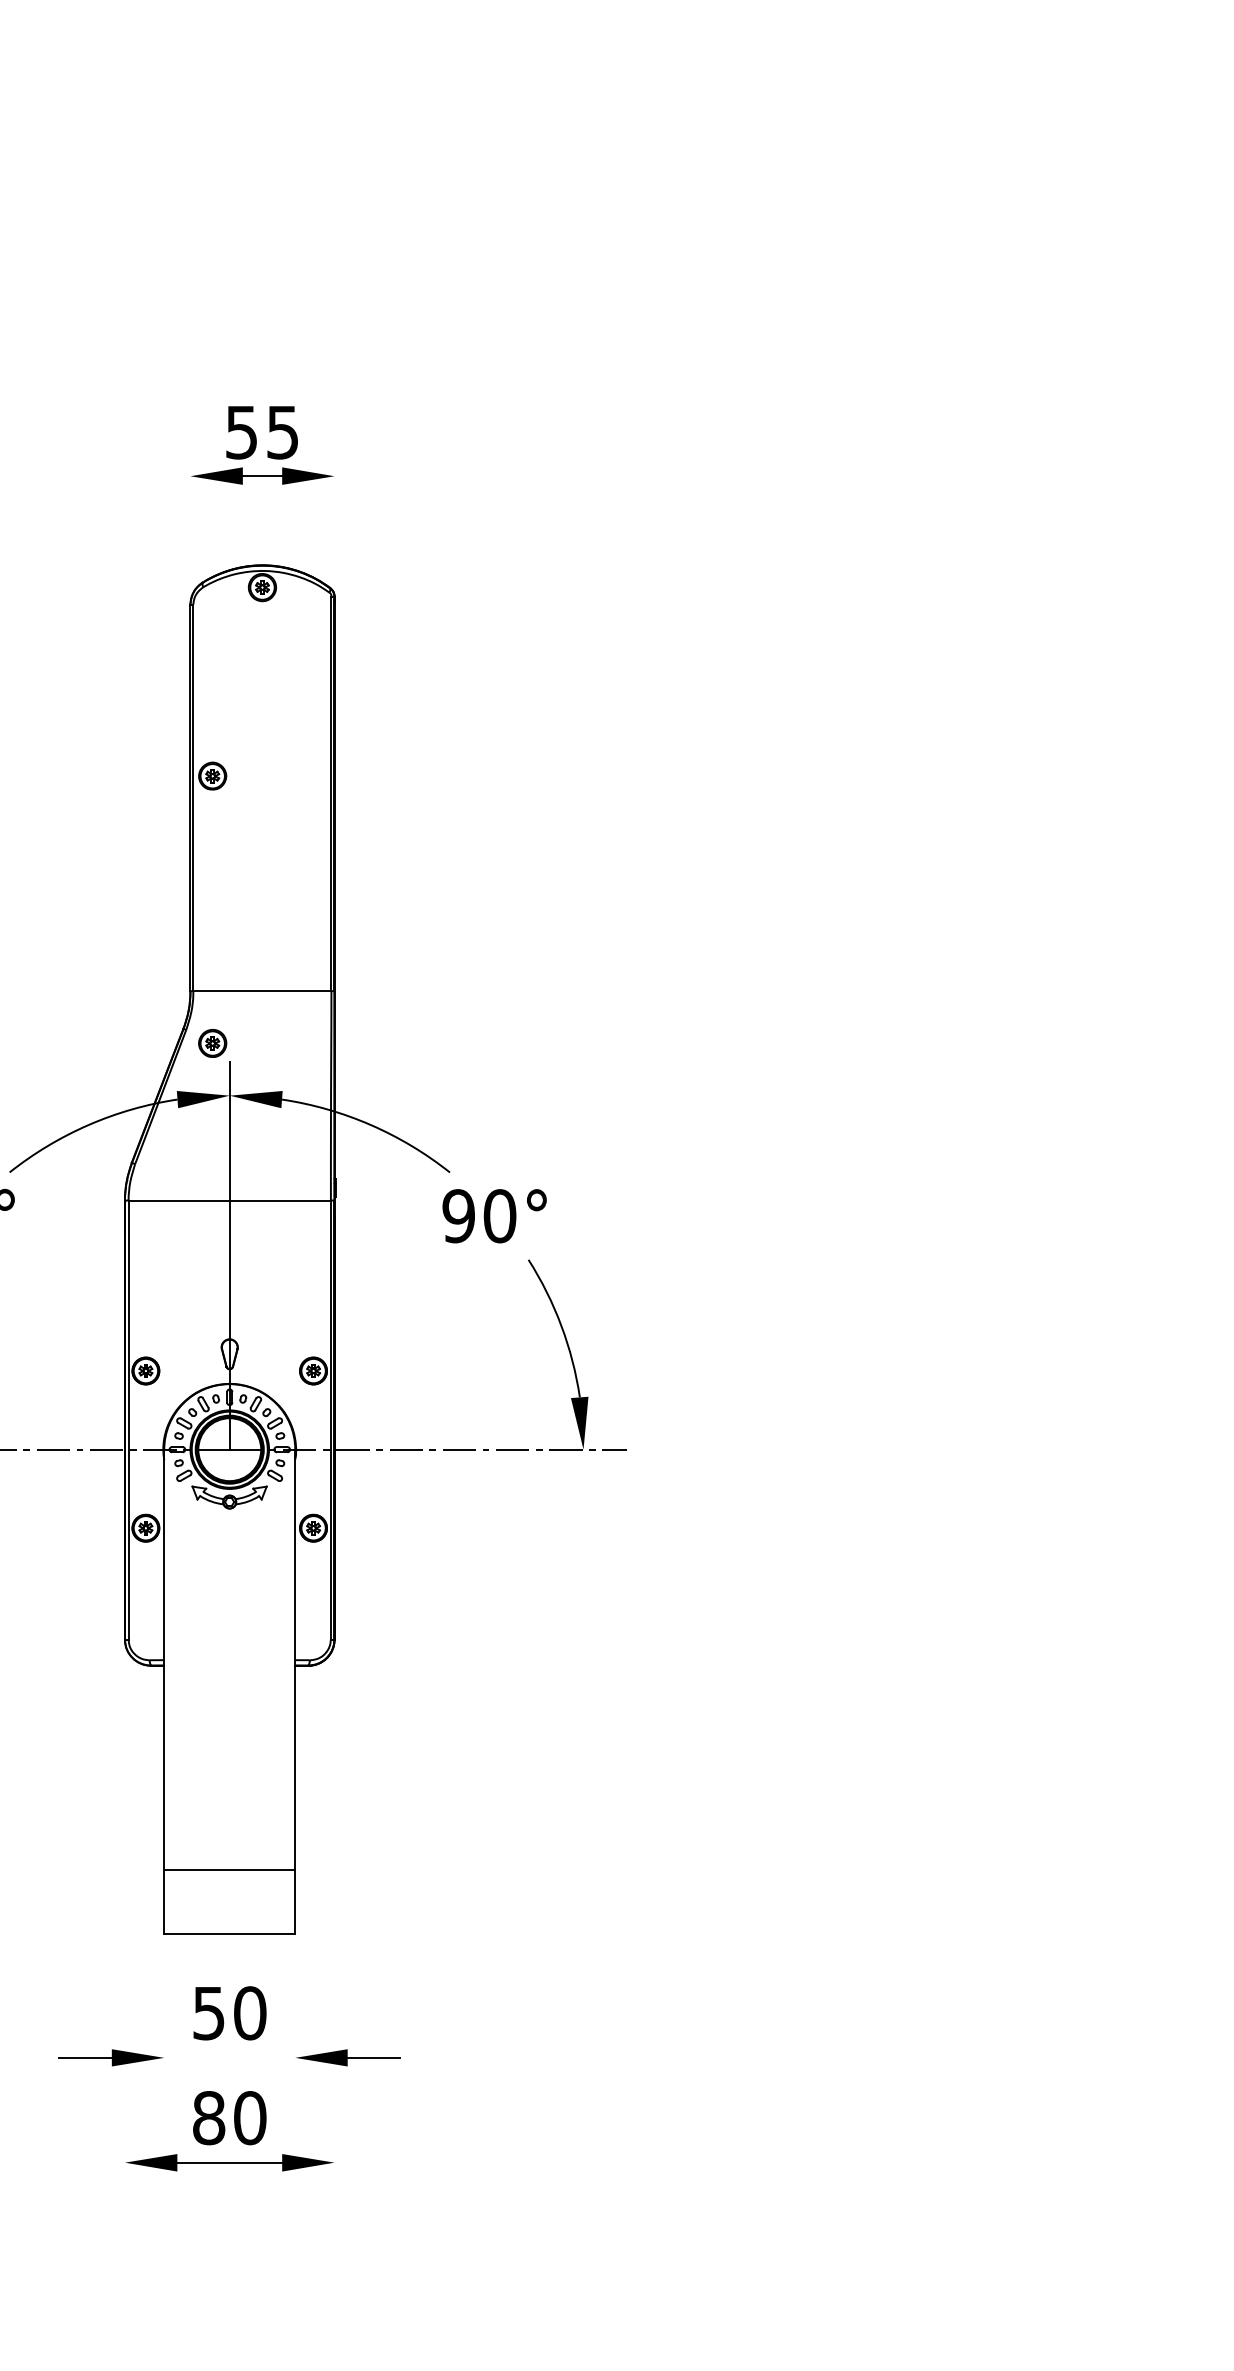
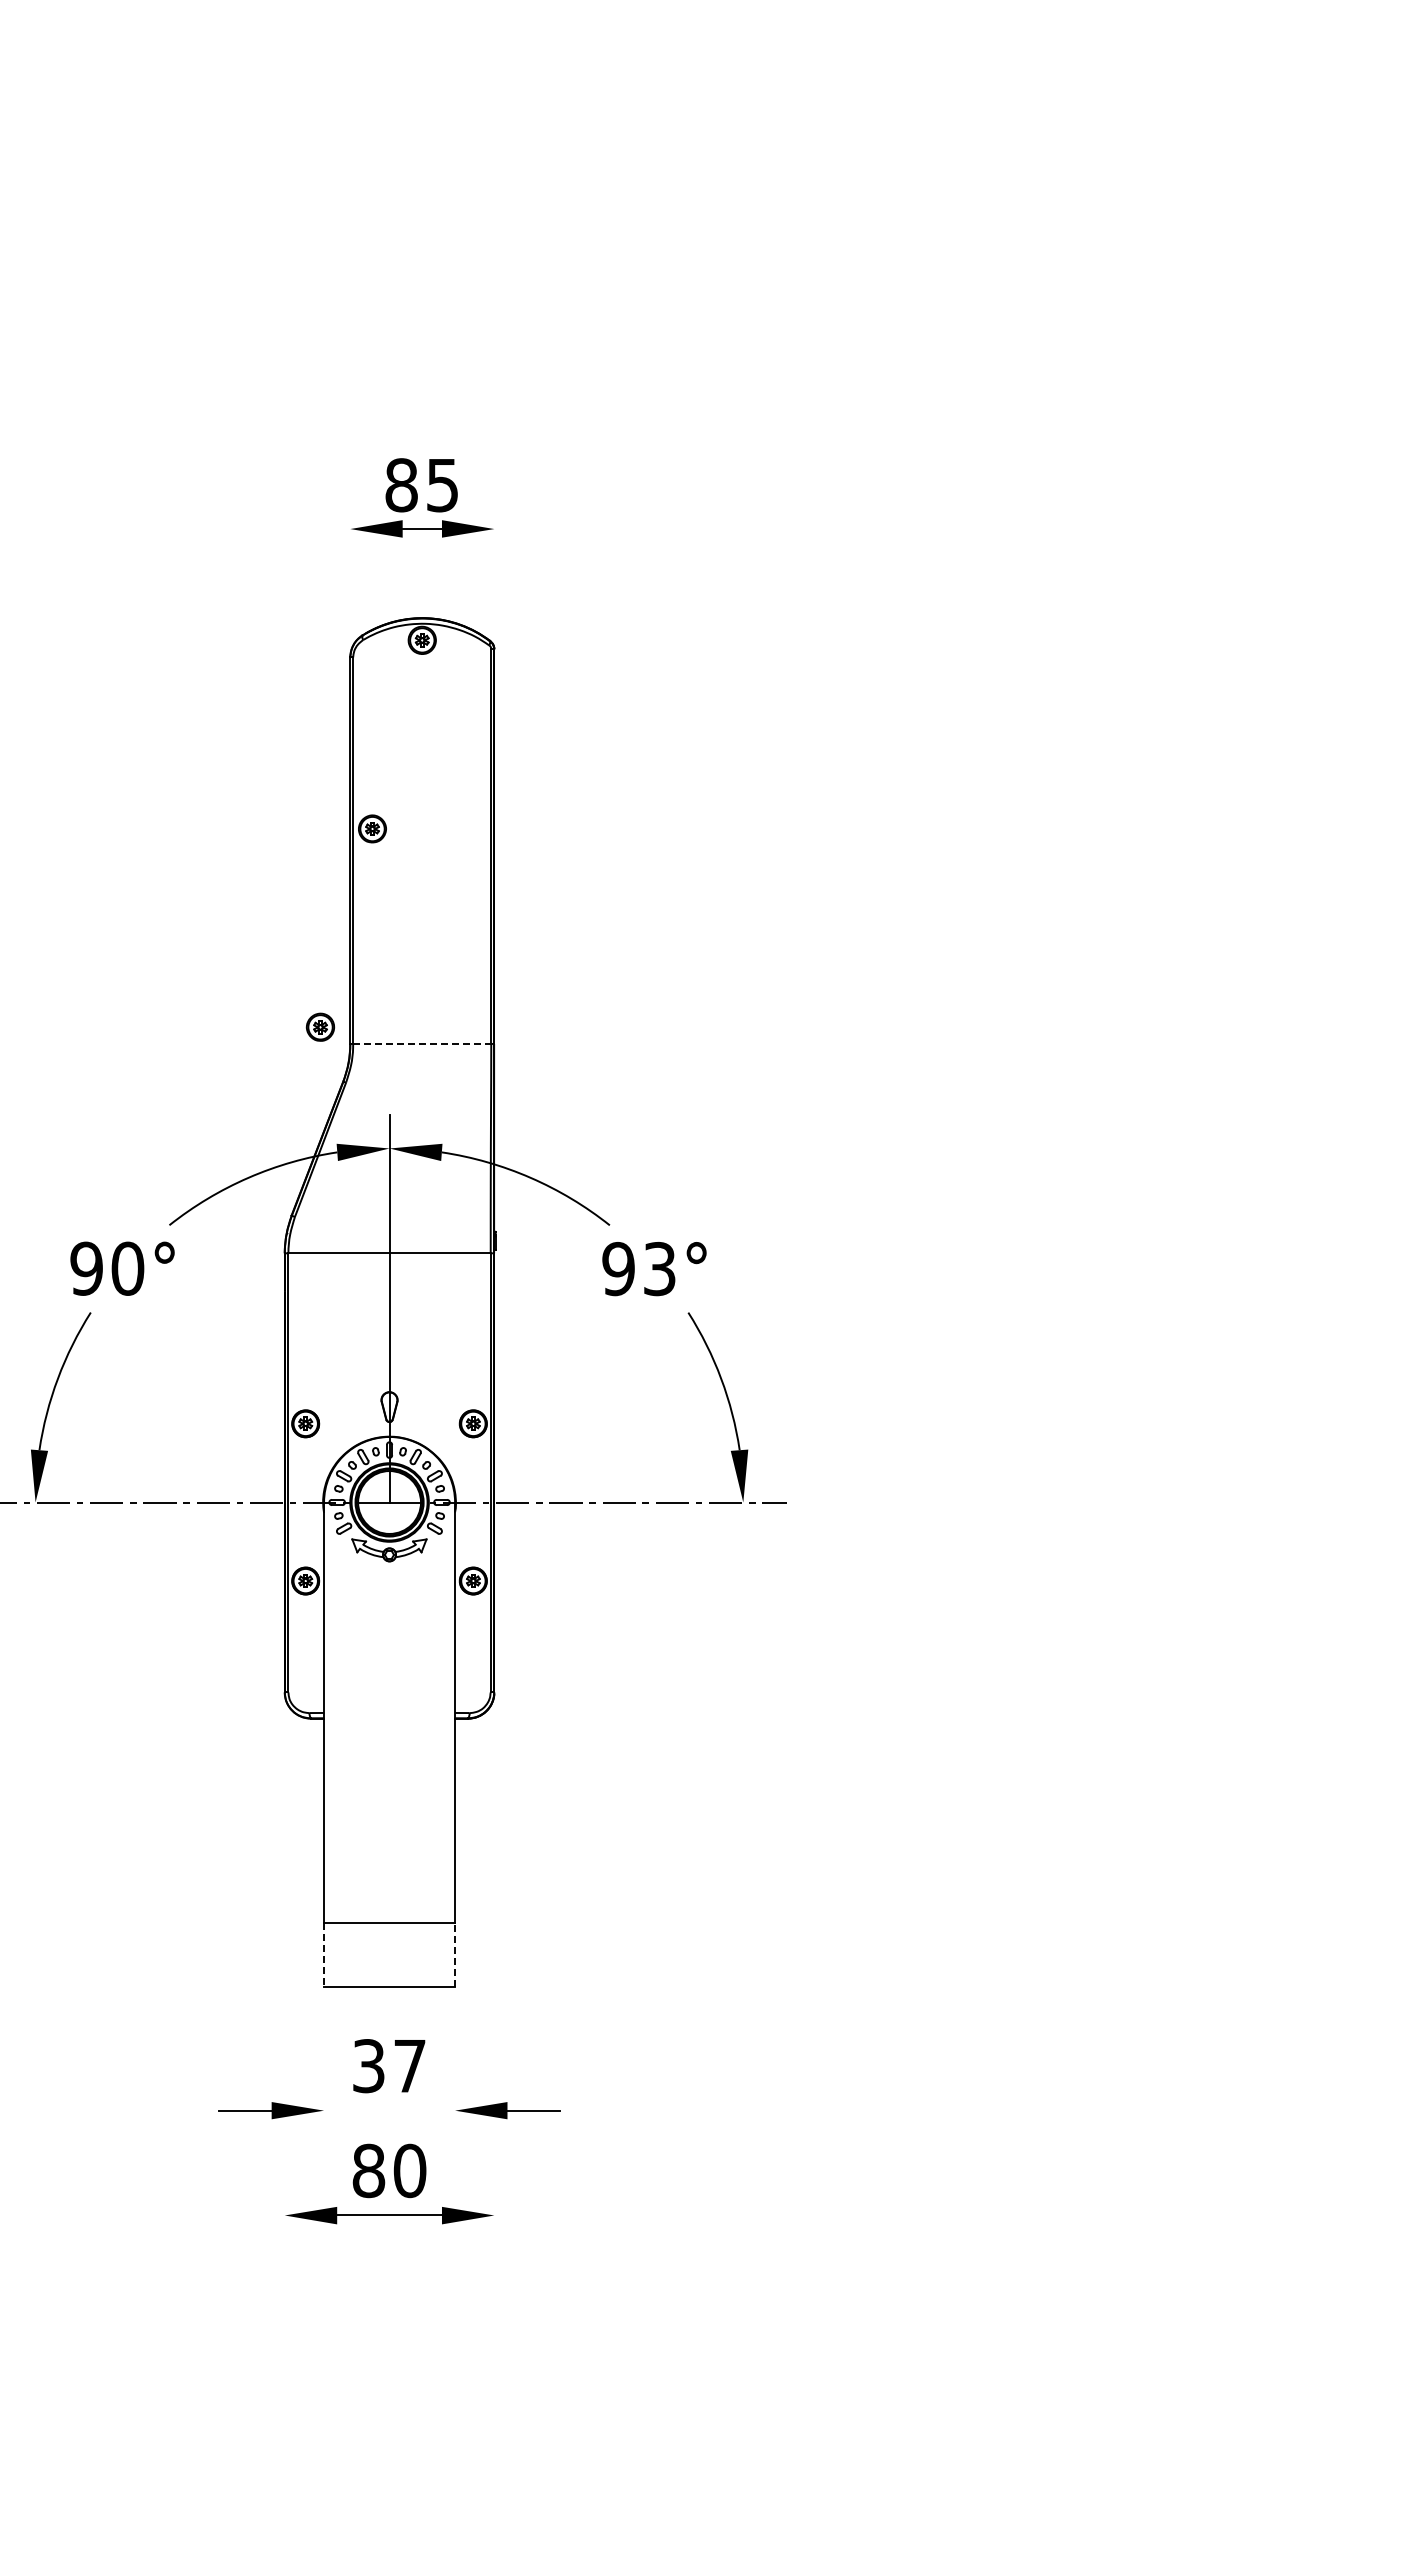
text: (241, 432) -> (401, 485), 55 -> 85
line: (262, 990) -> (422, 1043), solid -> dashed
part: (212, 1042) -> (320, 1026), moved
text: (499, 1216) -> (659, 1269), 90° -> 93°
line: (295, 1901) -> (455, 1954), solid -> dashed
line: (164, 1902) -> (324, 1955), solid -> dashed
text: (229, 2013) -> (389, 2066), 50 -> 37

